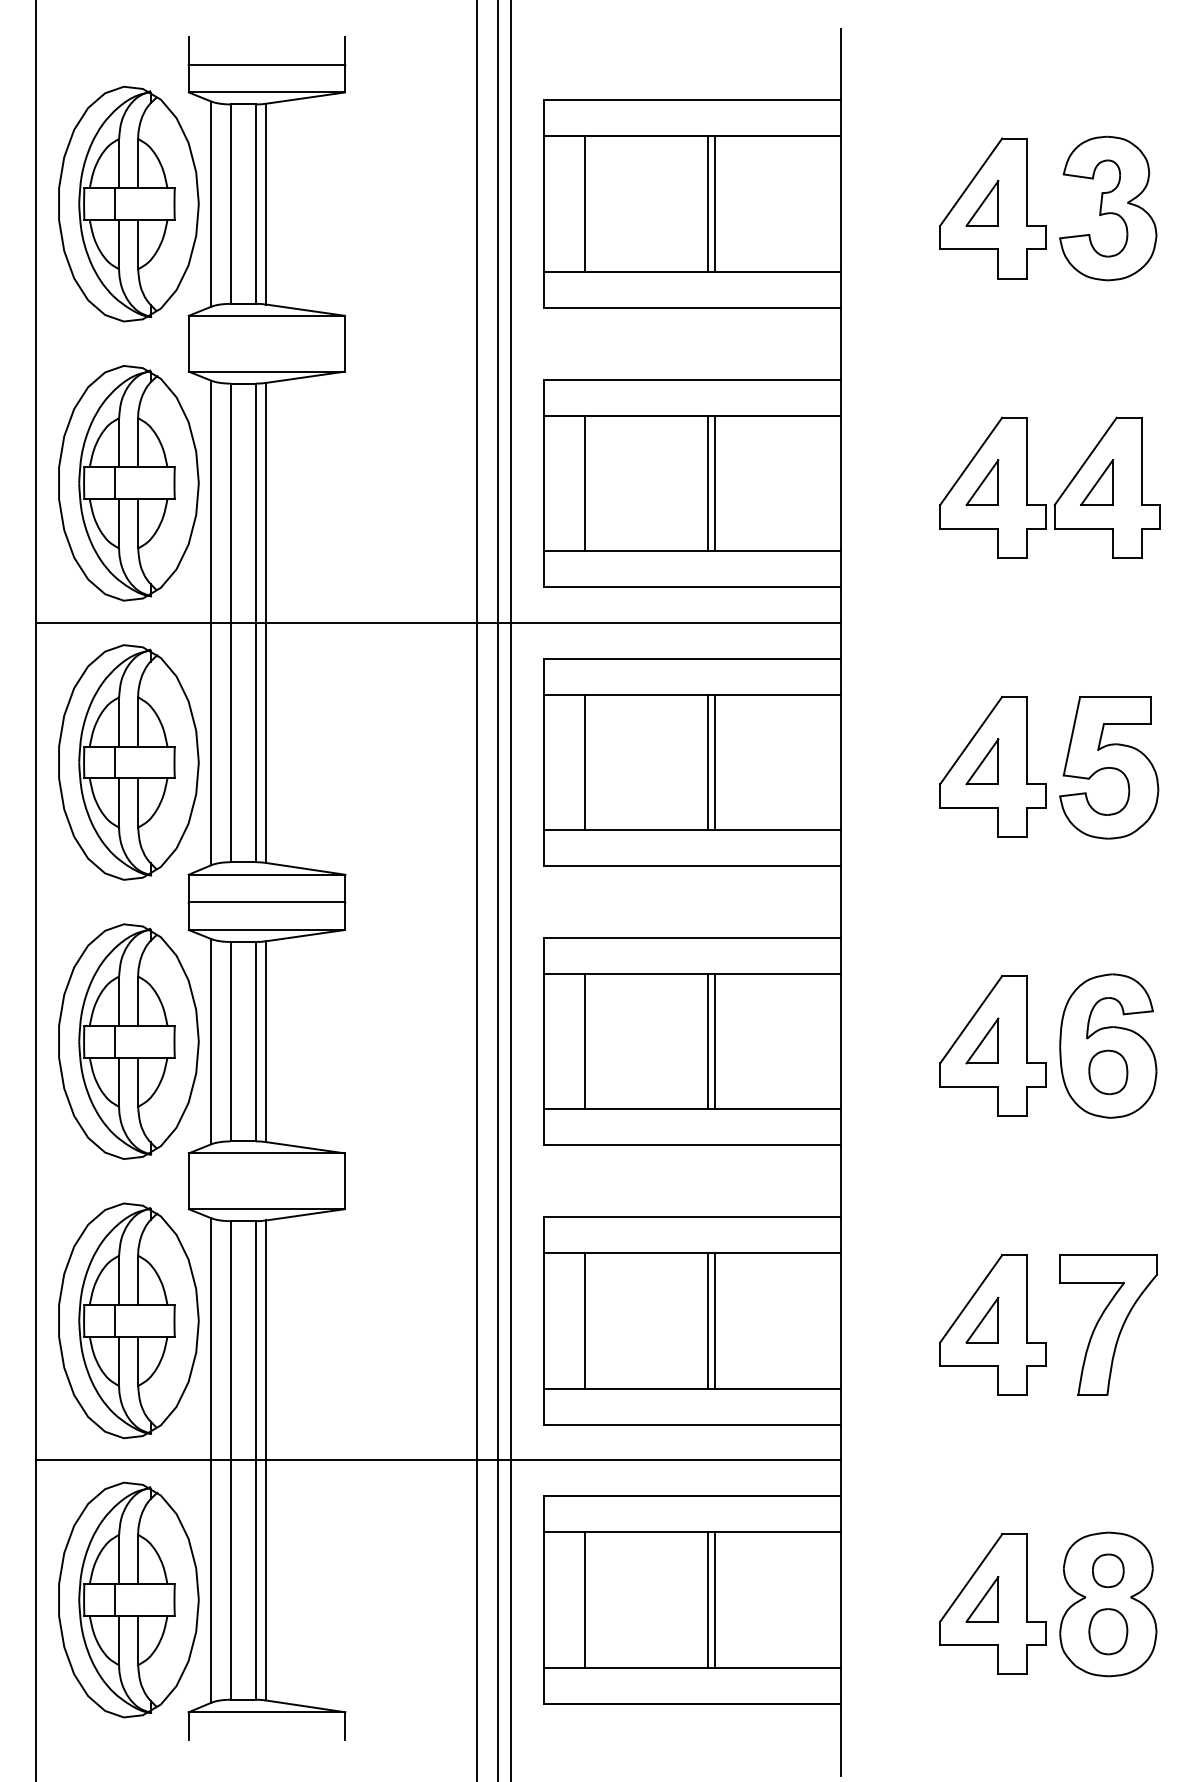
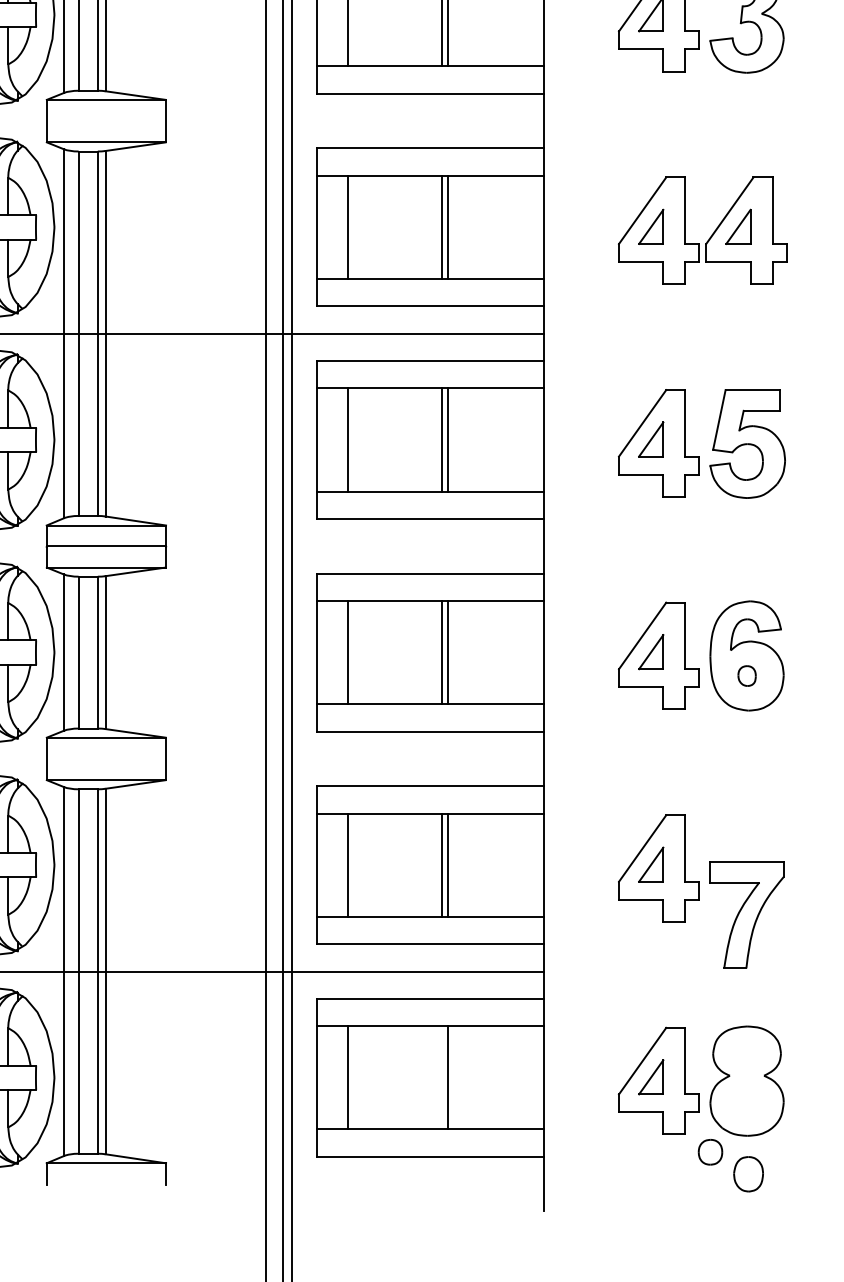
part: (1108, 1072) -> (747, 676), size x0.6
part: (1108, 1324) -> (747, 914), moved
part: (1108, 1570) -> (710, 1152), moved
line: (707, 1599) -> (441, 1077), removed
part: (1108, 1631) -> (748, 1174), moved

